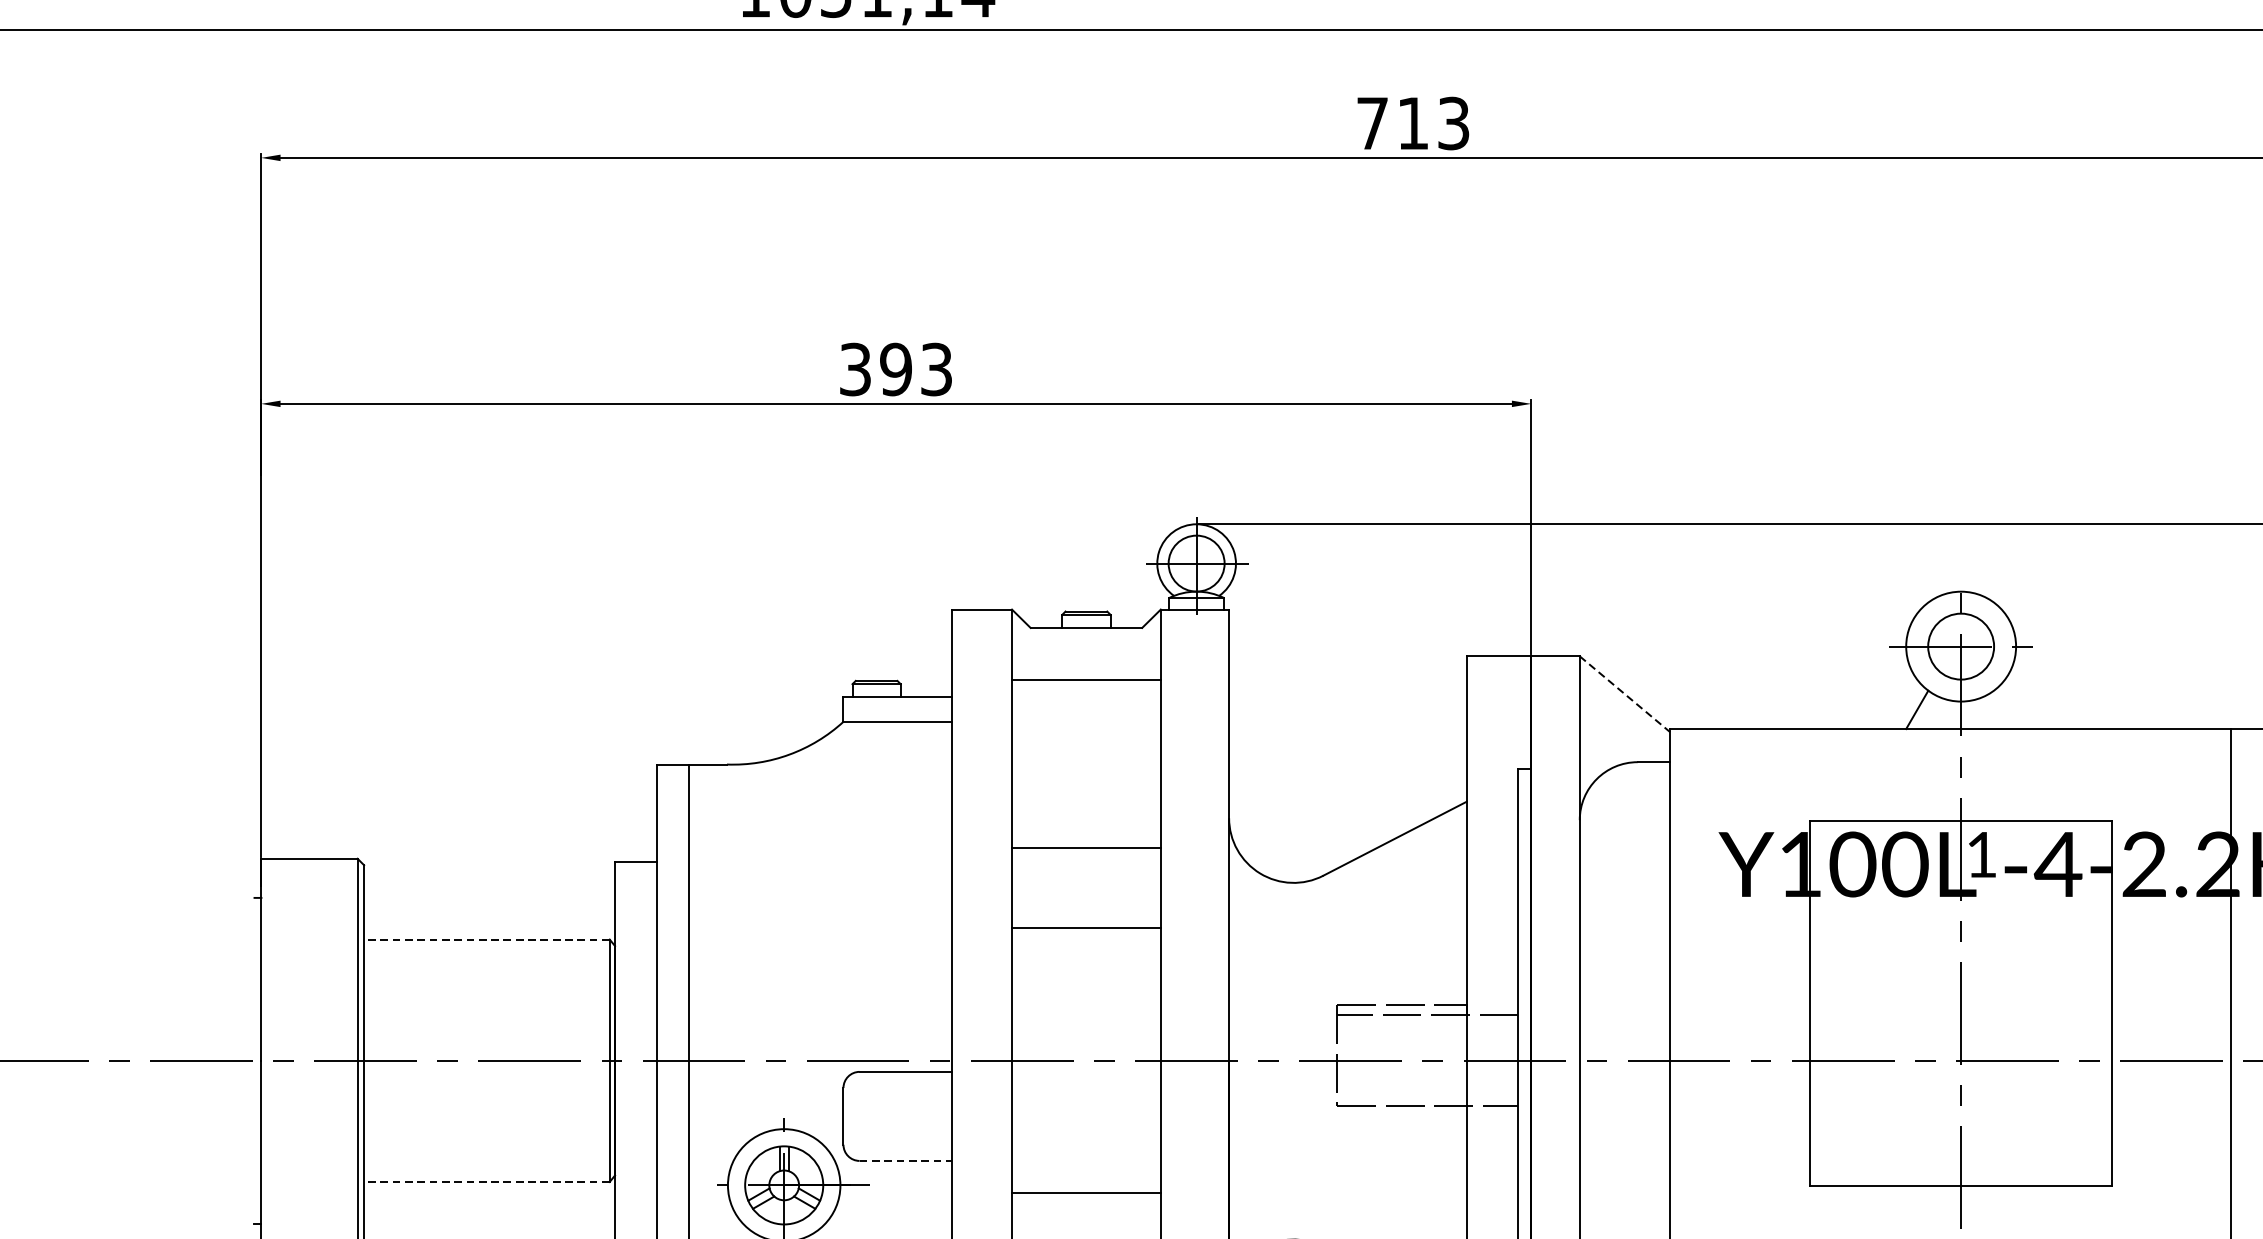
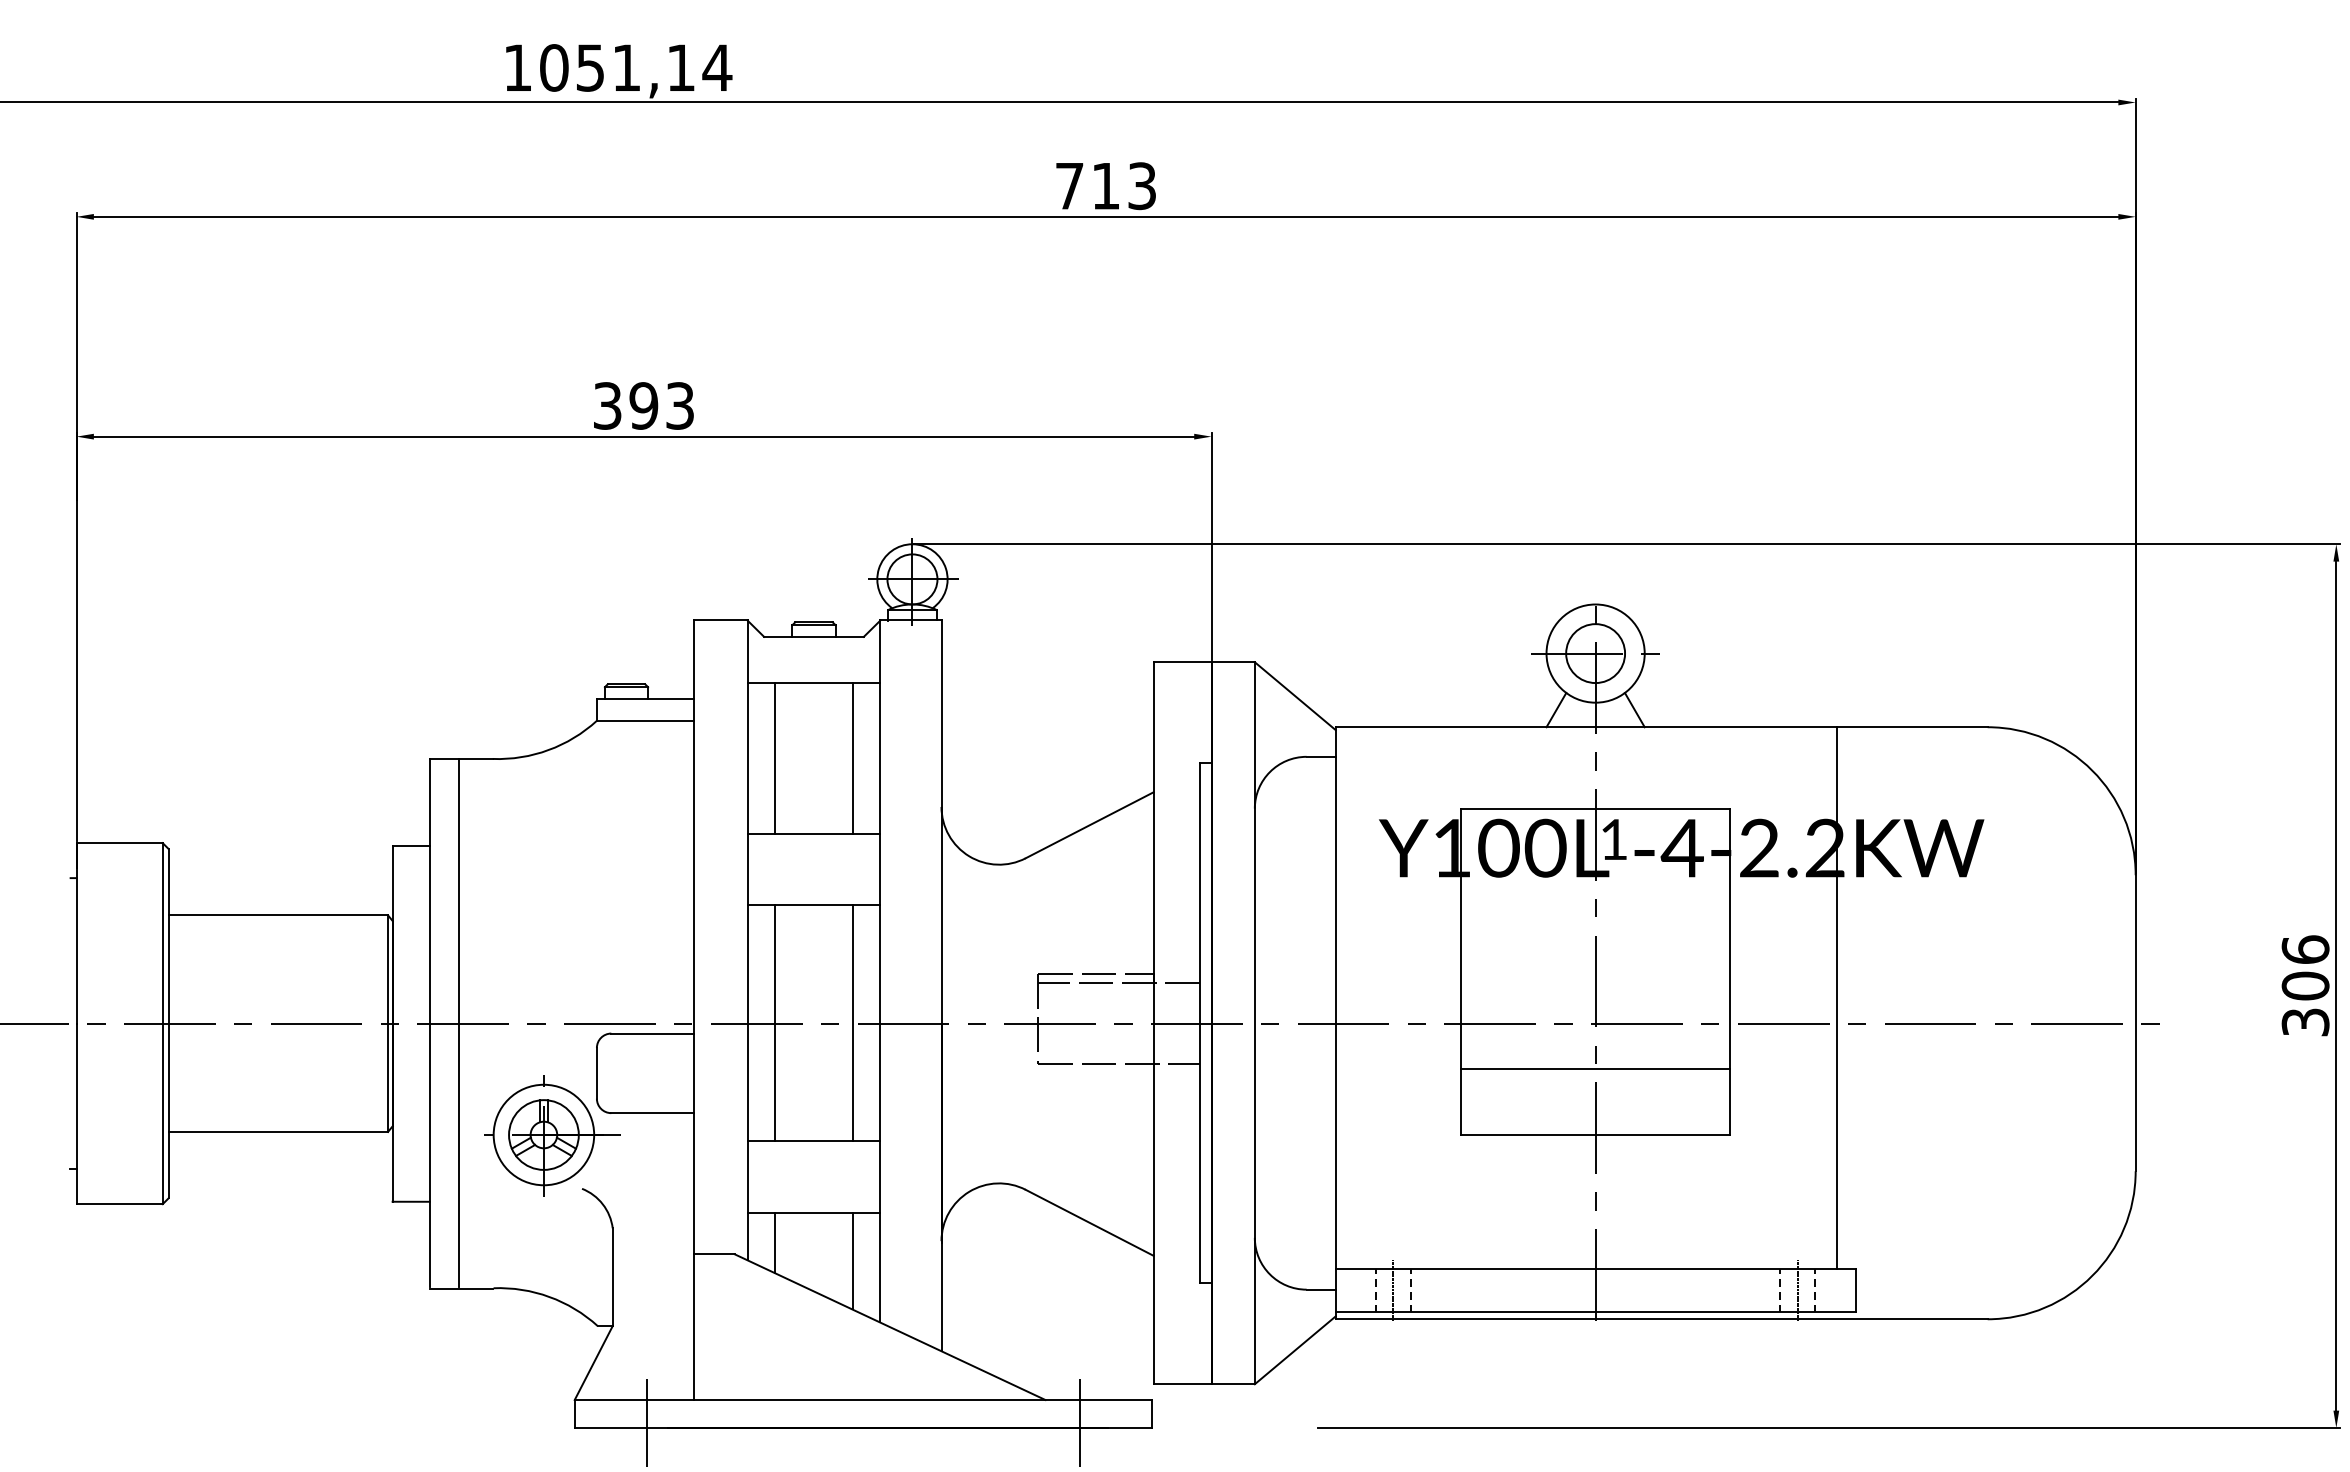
line: (1625, 694) -> (1295, 696), dashed -> solid
line: (2004, 709) -> (1634, 709), added
line: (1043, 764) -> (775, 758), added
line: (1129, 764) -> (852, 758), added
line: (487, 939) -> (278, 915), dashed -> solid
line: (1043, 1059) -> (775, 1022), added
line: (1129, 1059) -> (852, 1022), added
line: (1961, 1112) -> (1595, 1069), added
line: (905, 1161) -> (652, 1113), dashed -> solid
line: (487, 1181) -> (278, 1131), dashed -> solid

